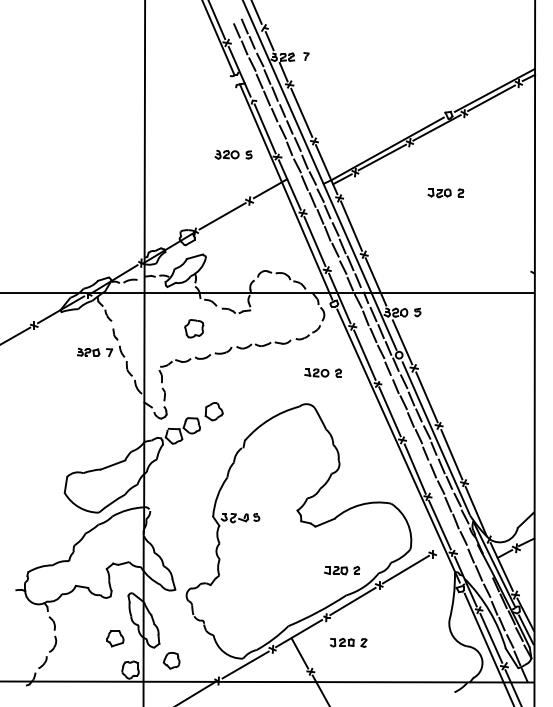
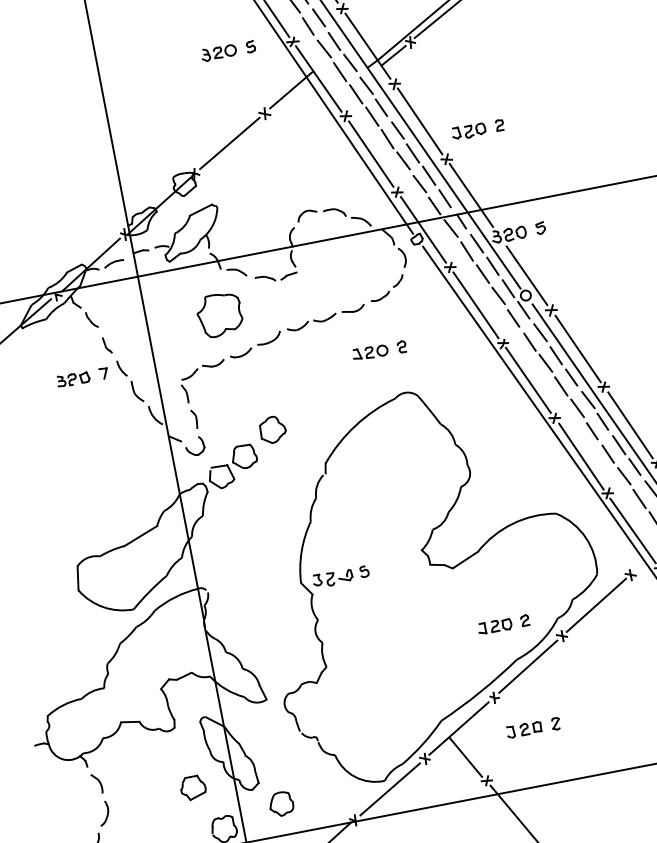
part: (445, 193) -> (477, 130), moved
part: (194, 328) -> (220, 314), size x1.6
part: (322, 372) -> (378, 350), moved

